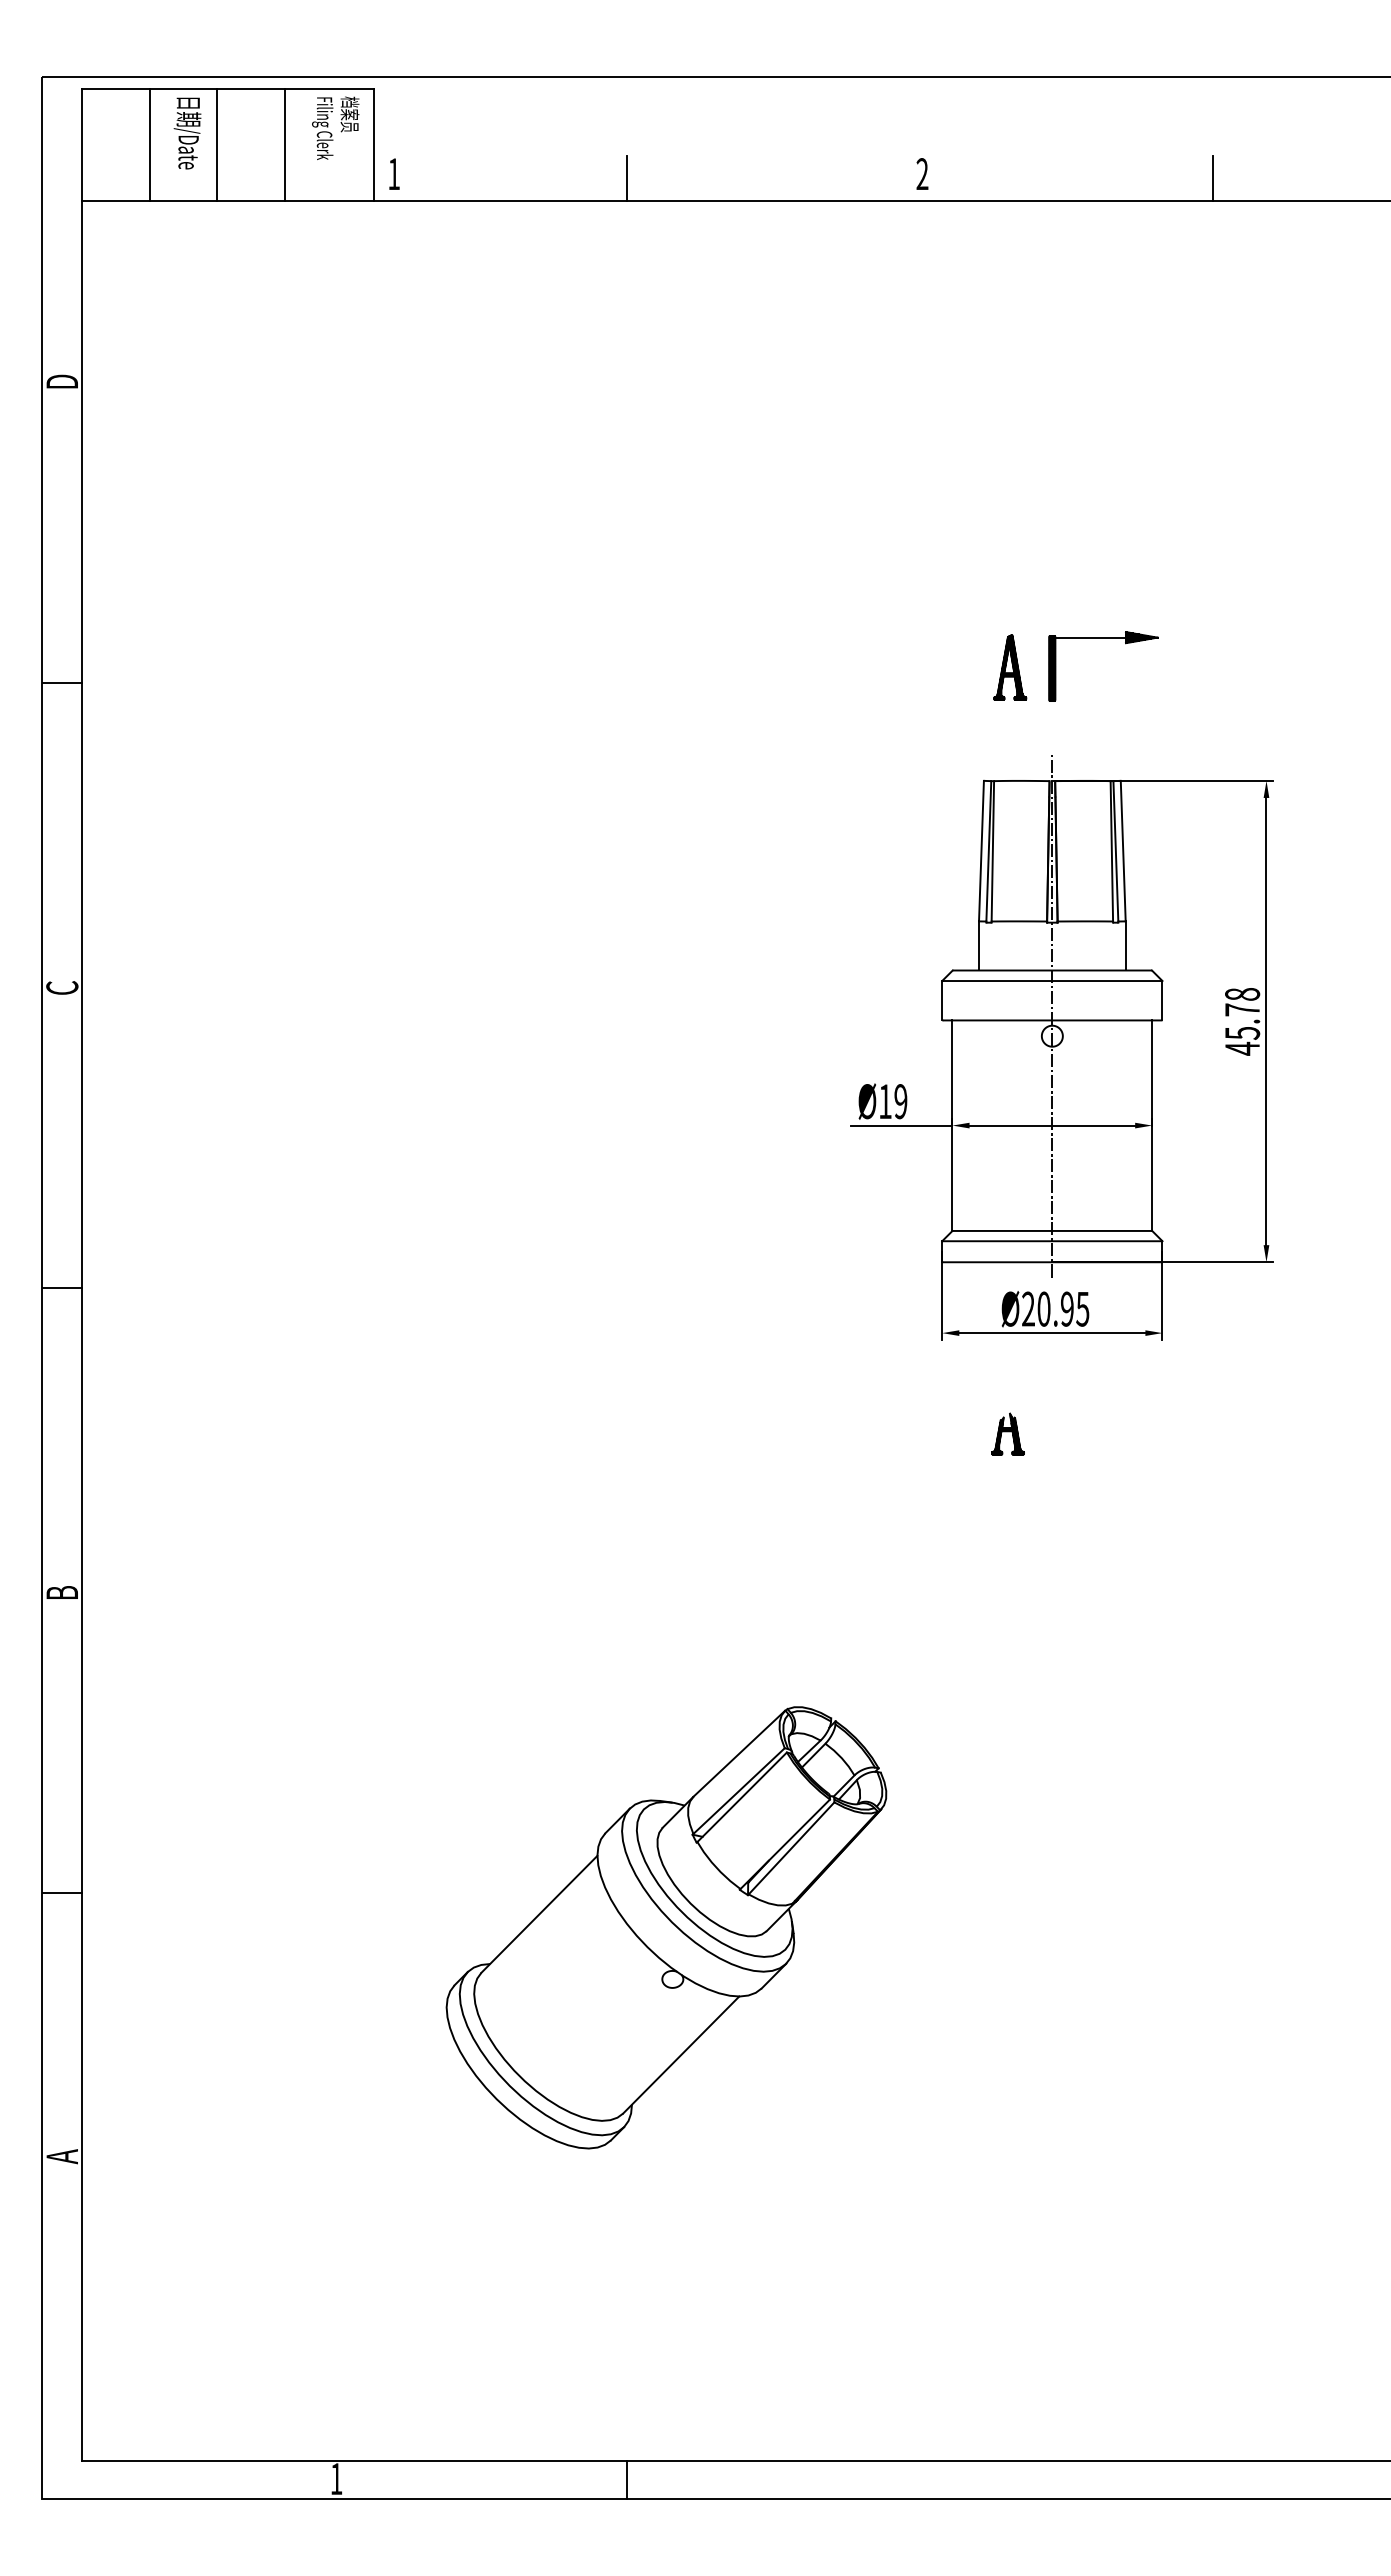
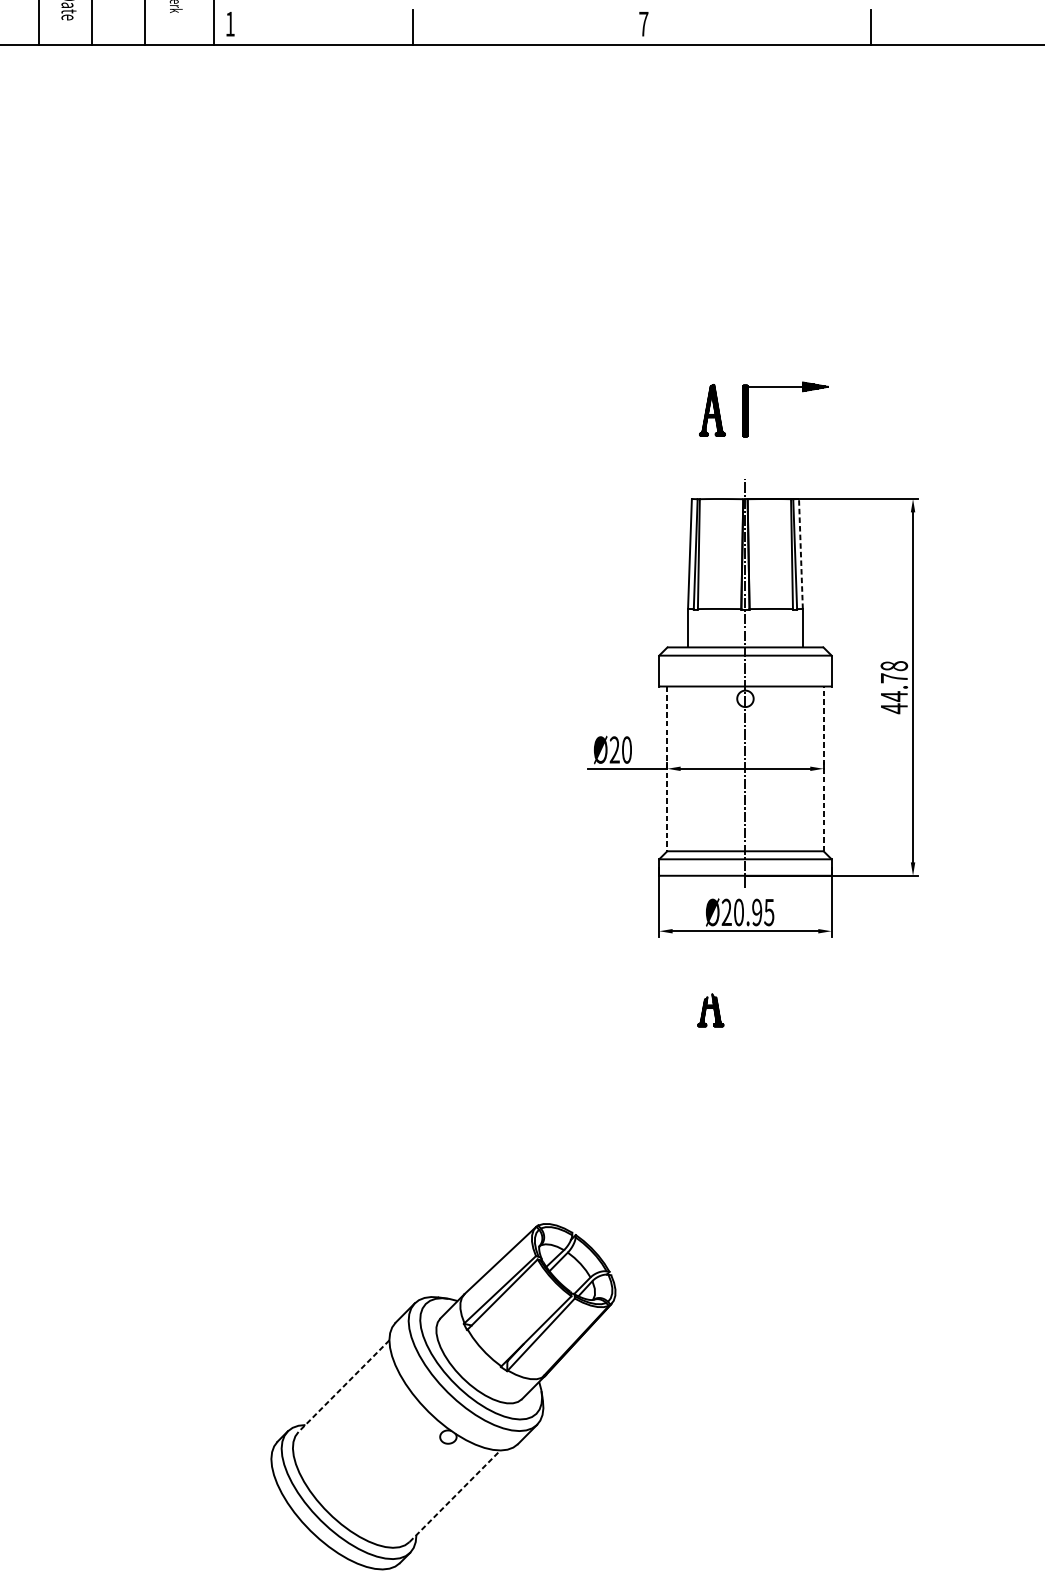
text: (922, 173) -> (643, 23), 2 -> 7
line: (1123, 850) -> (801, 553), solid -> dashed
text: (1242, 1033) -> (894, 696), 45.78 -> 44.78
text: (893, 1101) -> (621, 749), Ø19 -> Ø20
line: (1152, 1125) -> (823, 768), solid -> dashed
line: (952, 1126) -> (667, 769), solid -> dashed
line: (539, 1914) -> (344, 1386), solid -> dashed
line: (681, 2054) -> (455, 1495), solid -> dashed

